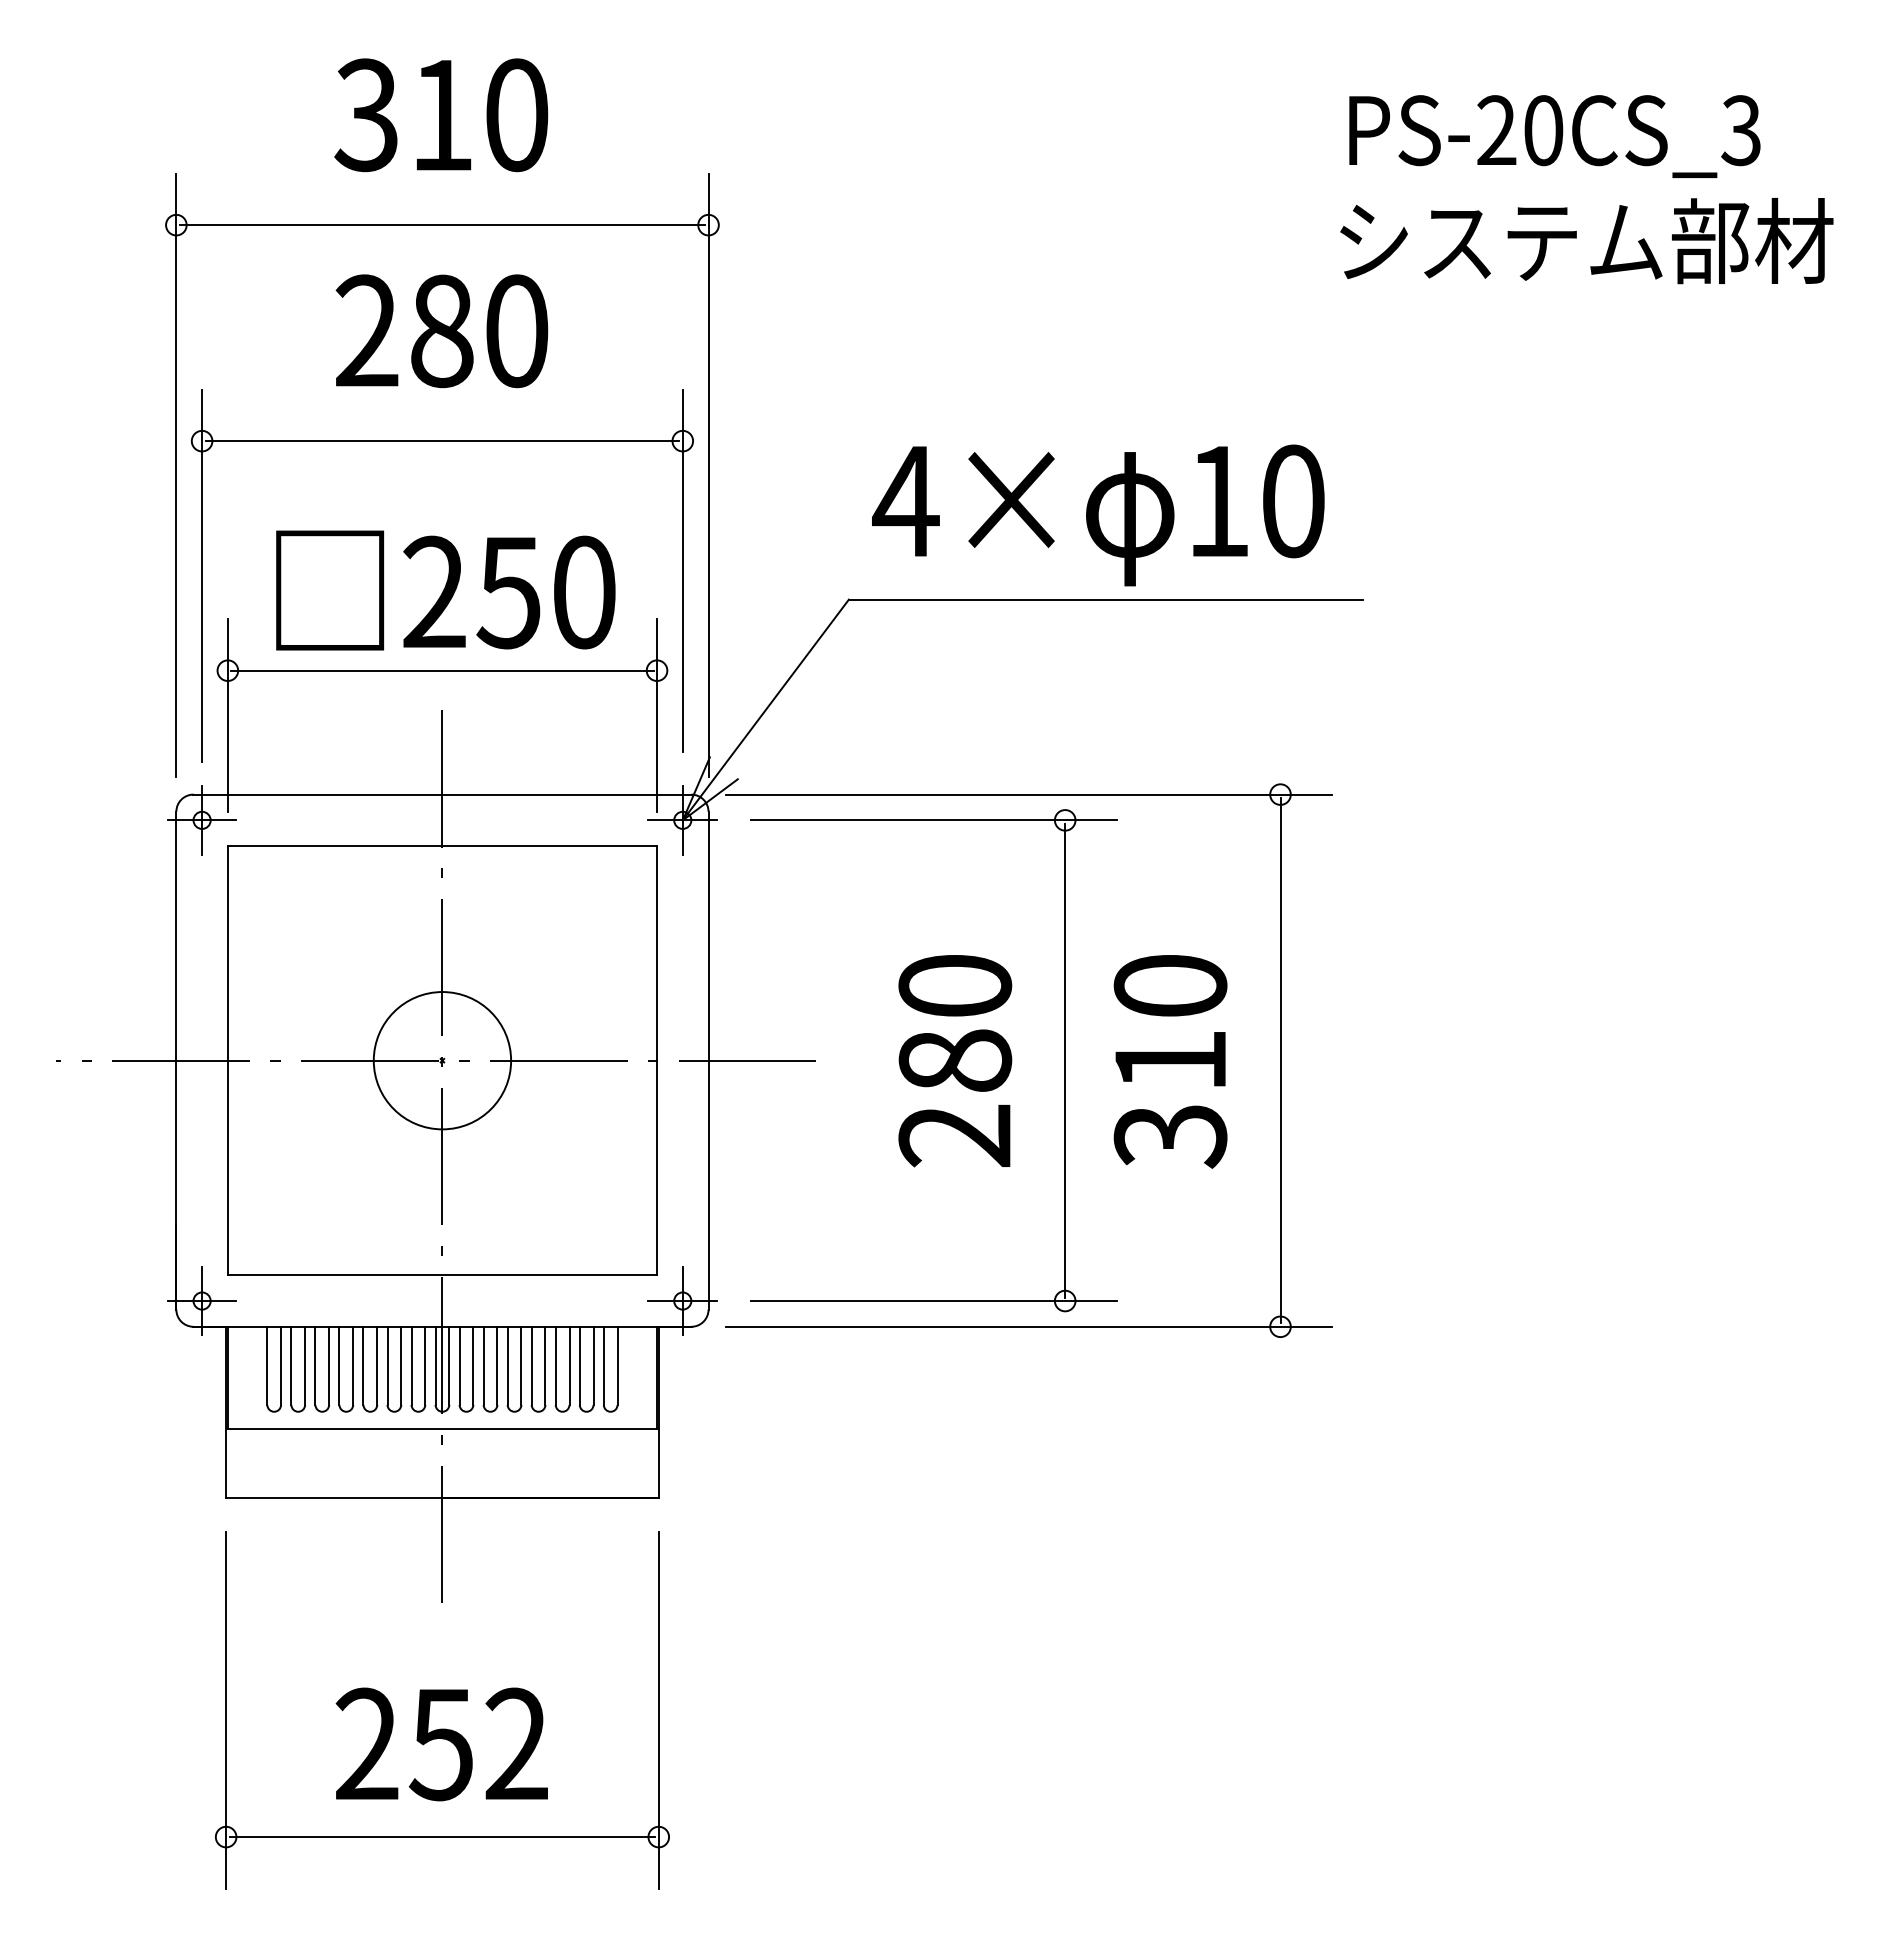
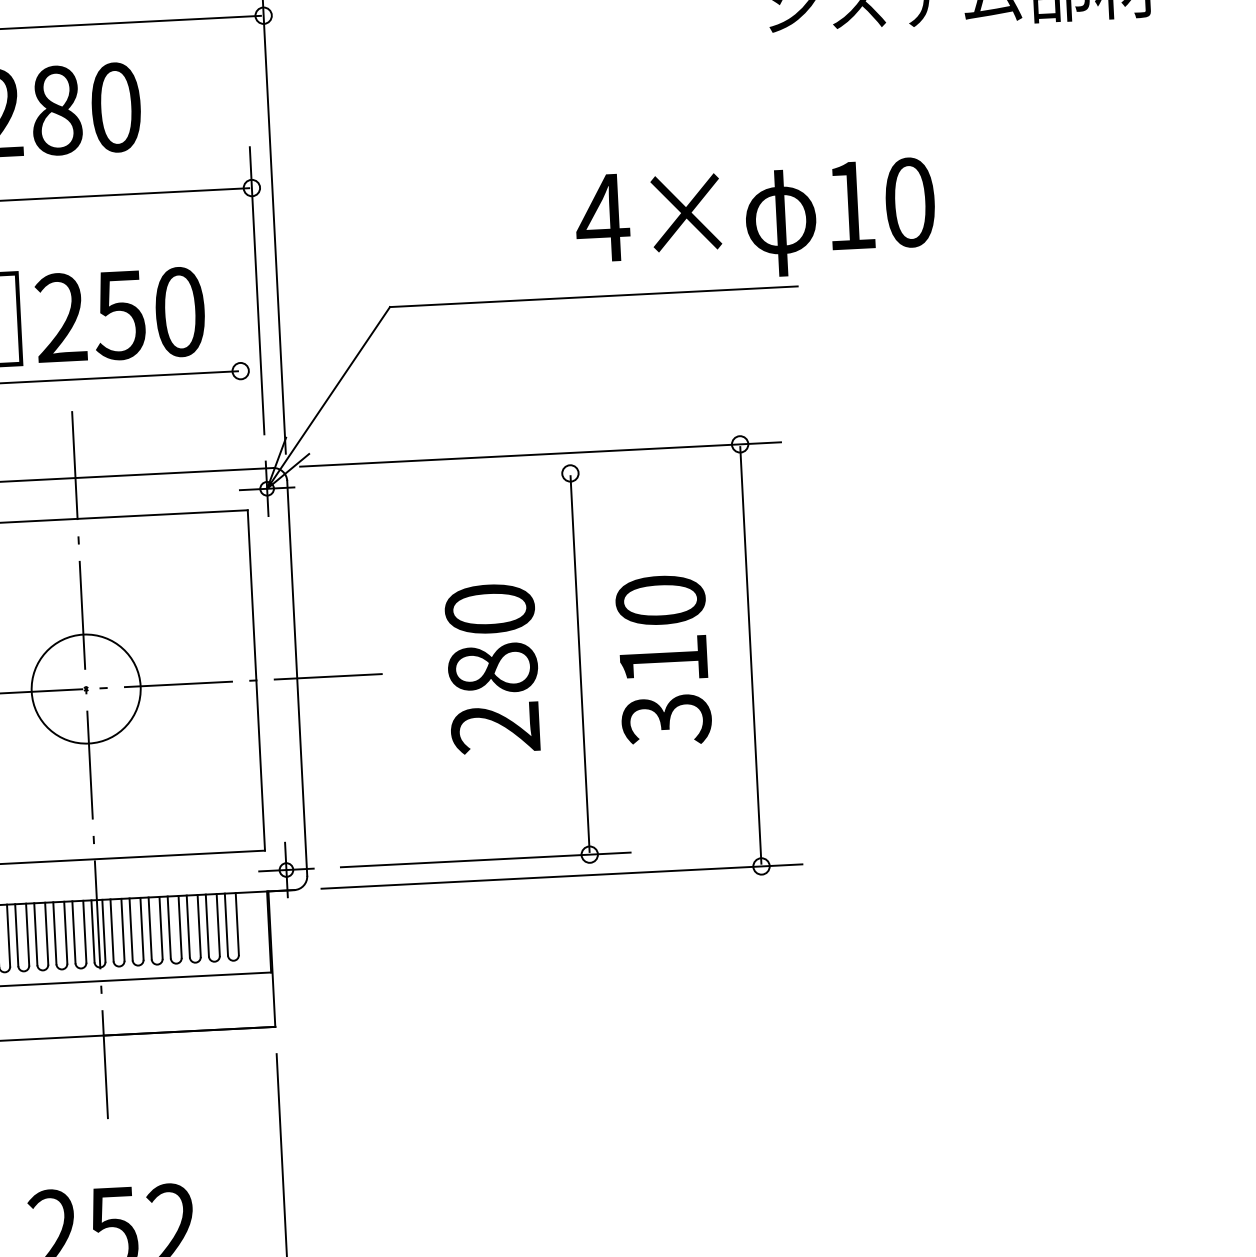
text: (1098, 515) -> (755, 221), moved
line: (657, 715) -> (242, 406), removed
line: (933, 820) -> (465, 478), removed

